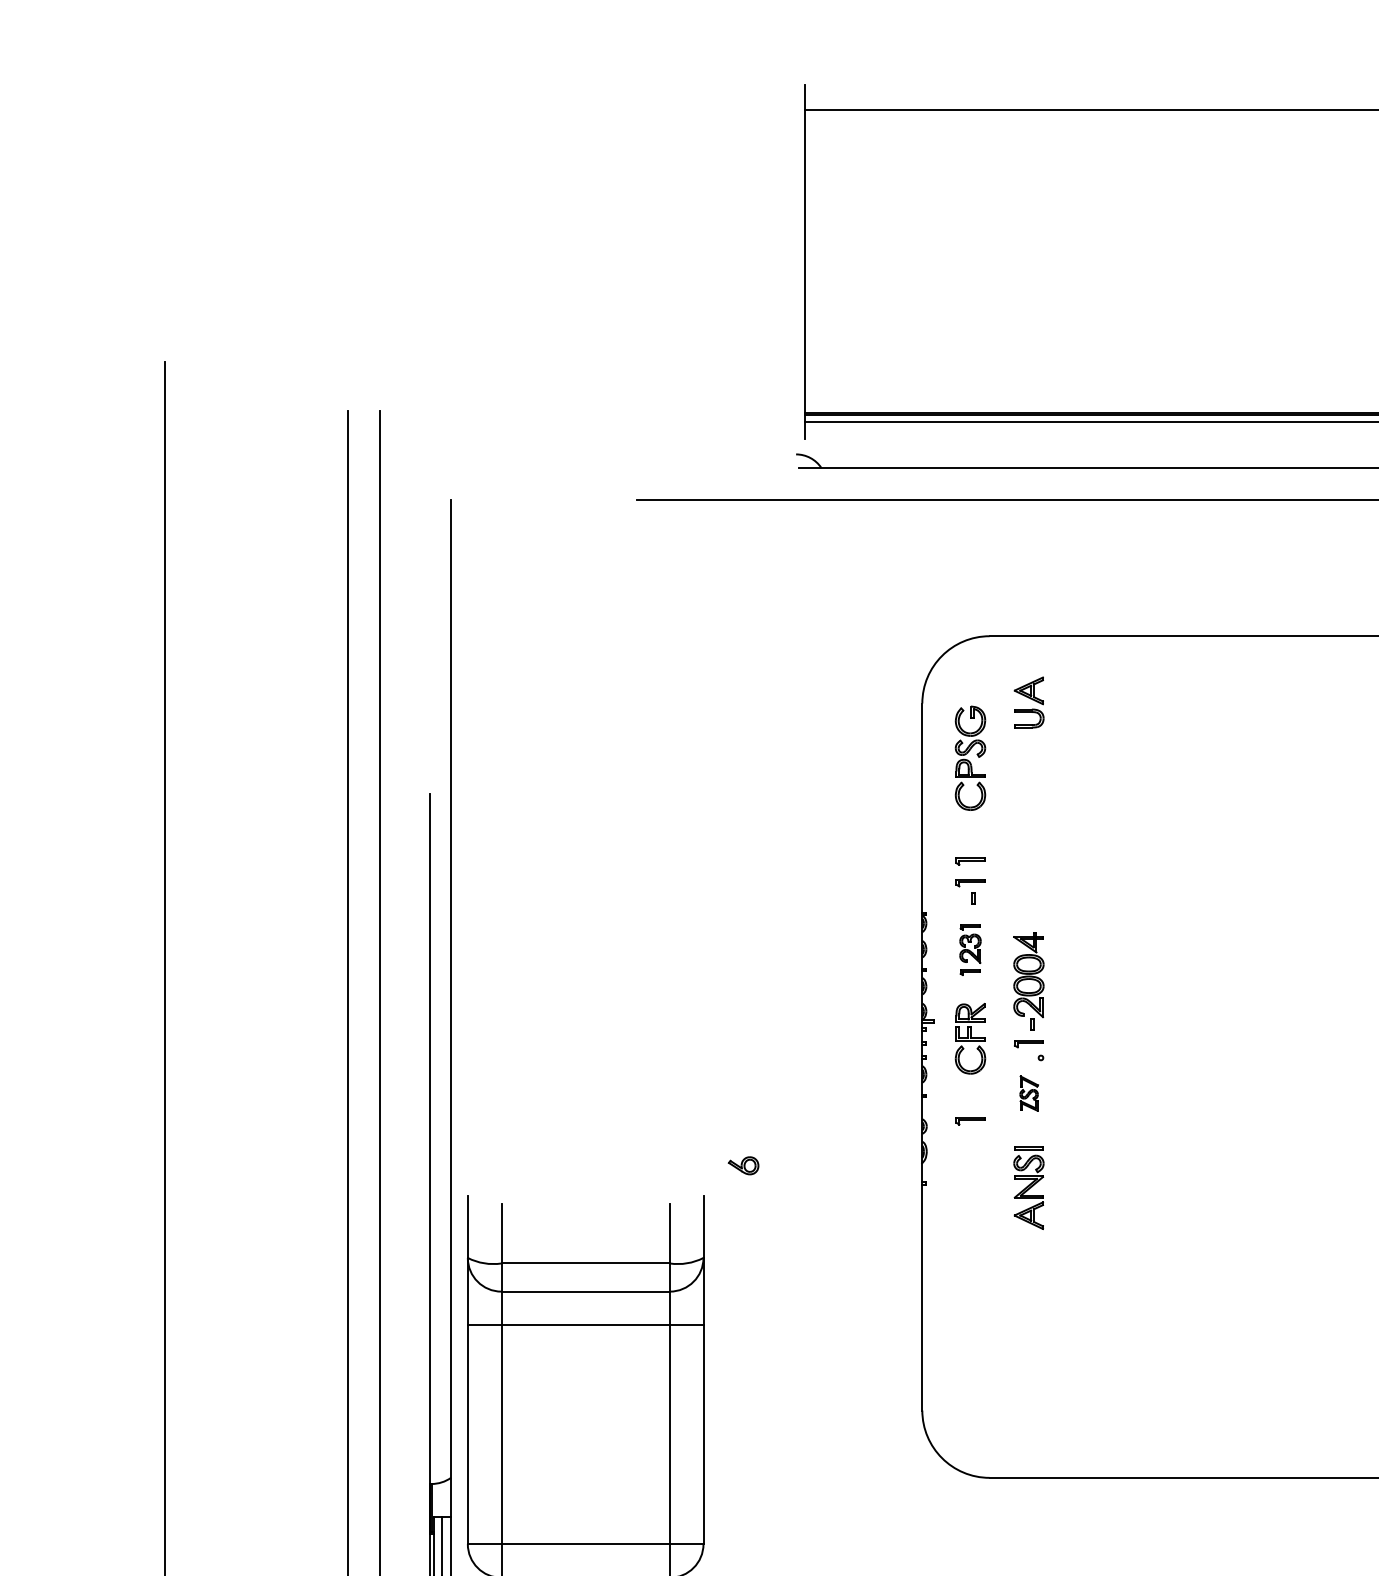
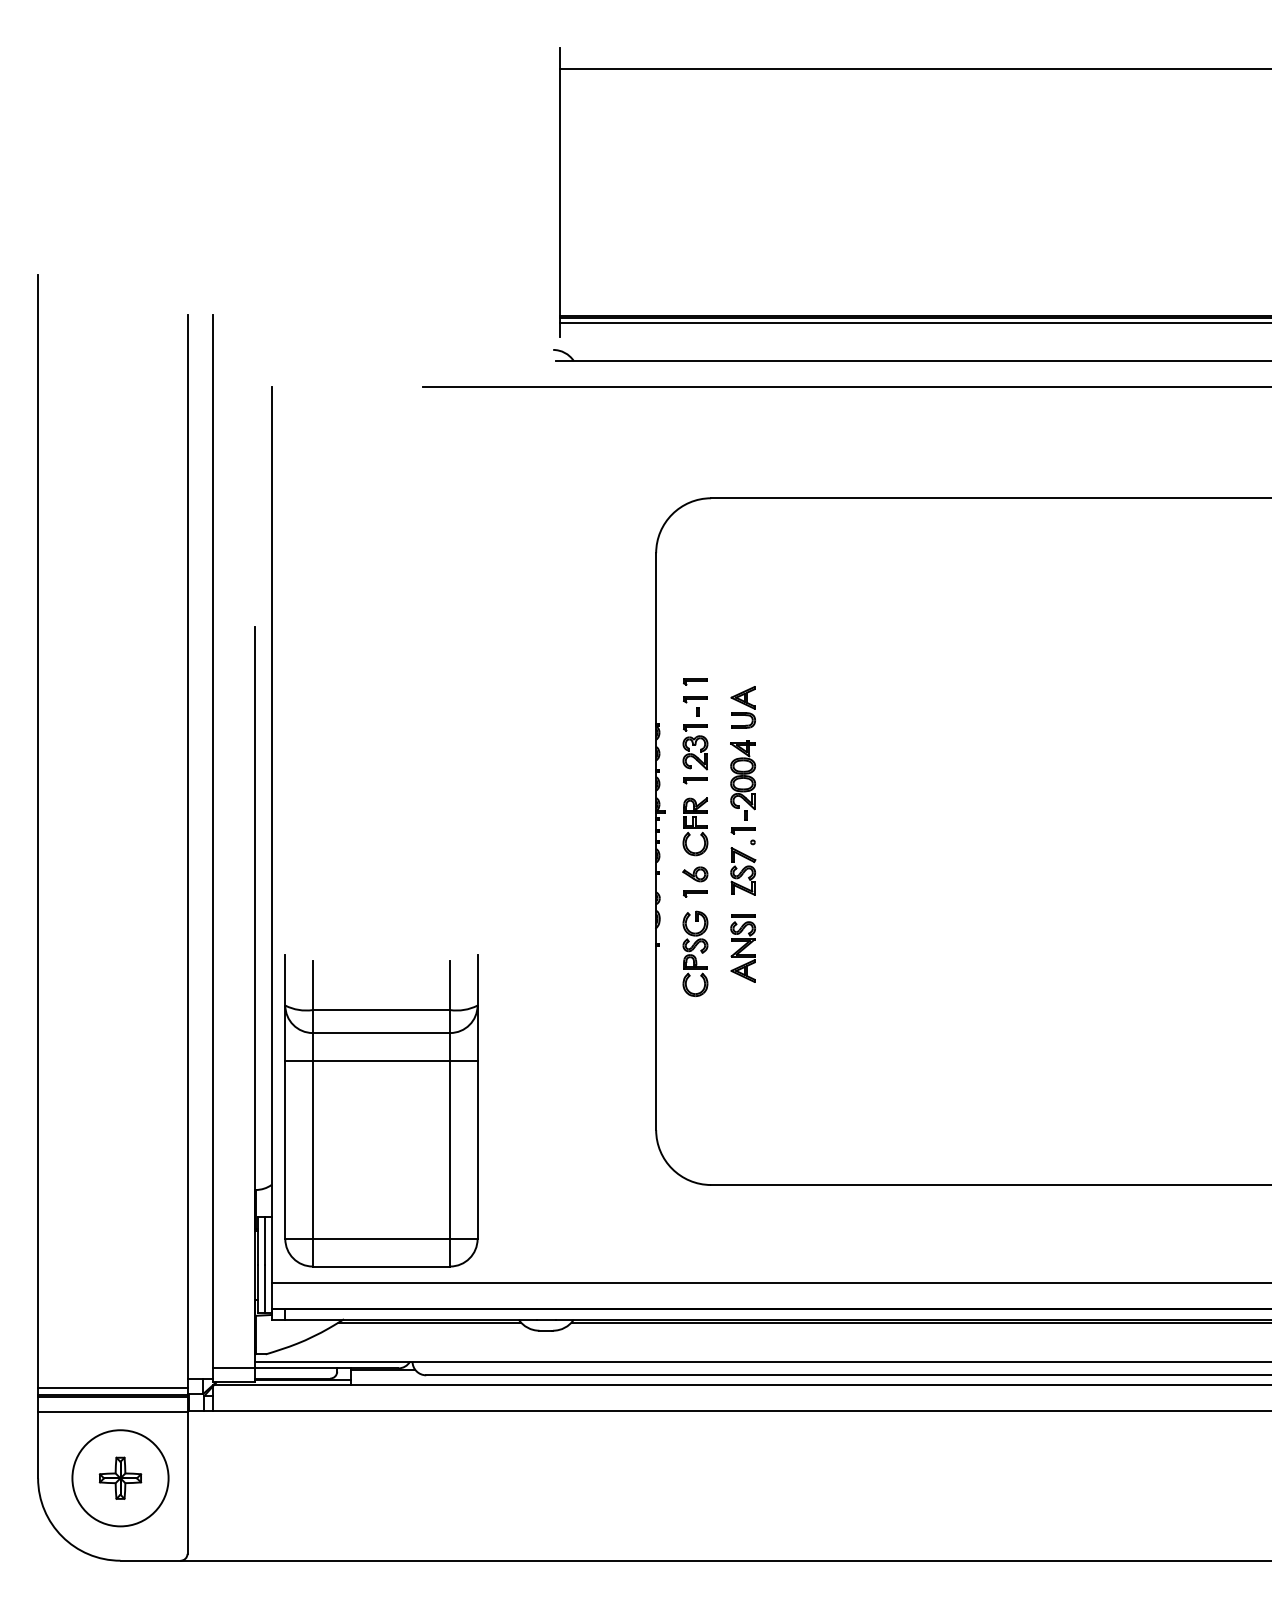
part: (1028, 702) -> (742, 707), moved
part: (970, 757) -> (695, 953), moved
part: (970, 950) -> (695, 754), size x1.43
part: (1029, 1093) -> (743, 871), size x1.67
part: (743, 1165) -> (695, 874), moved

